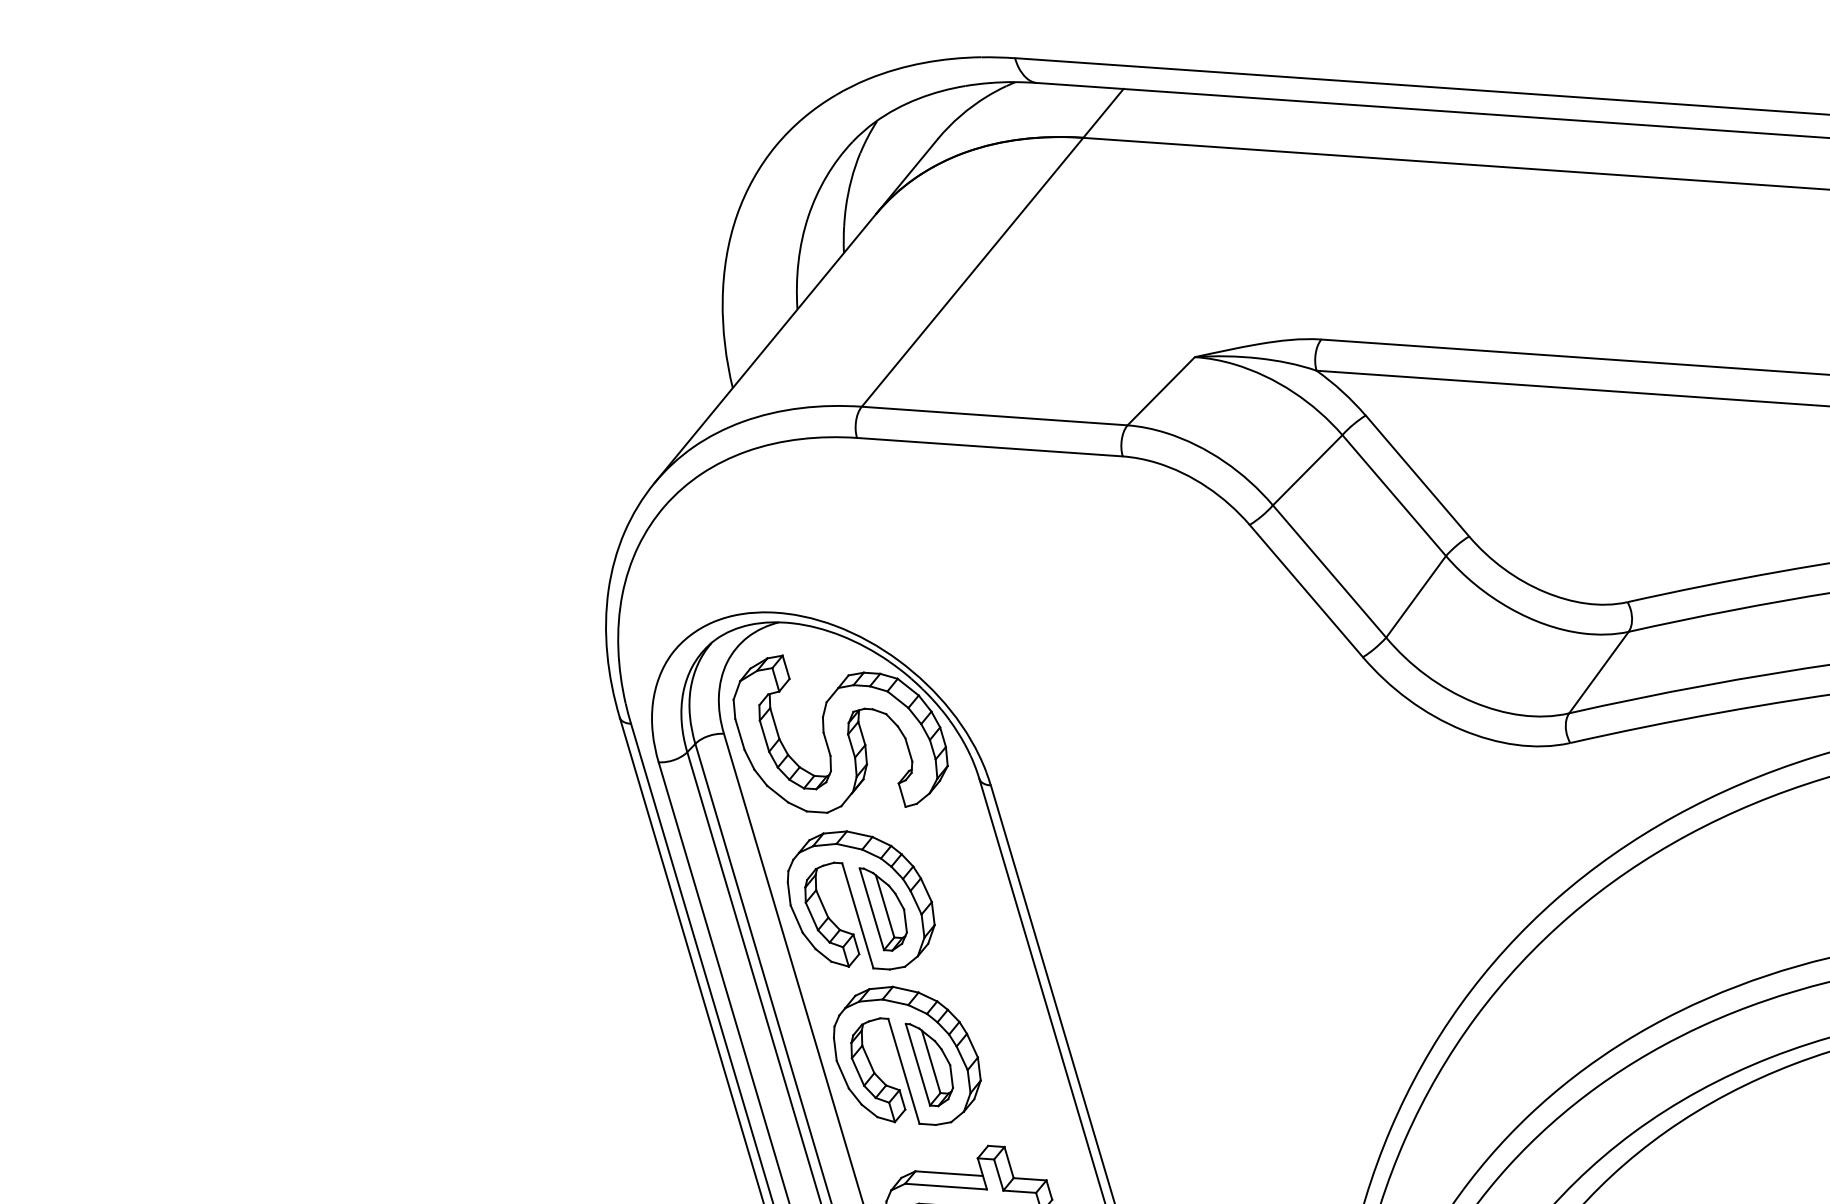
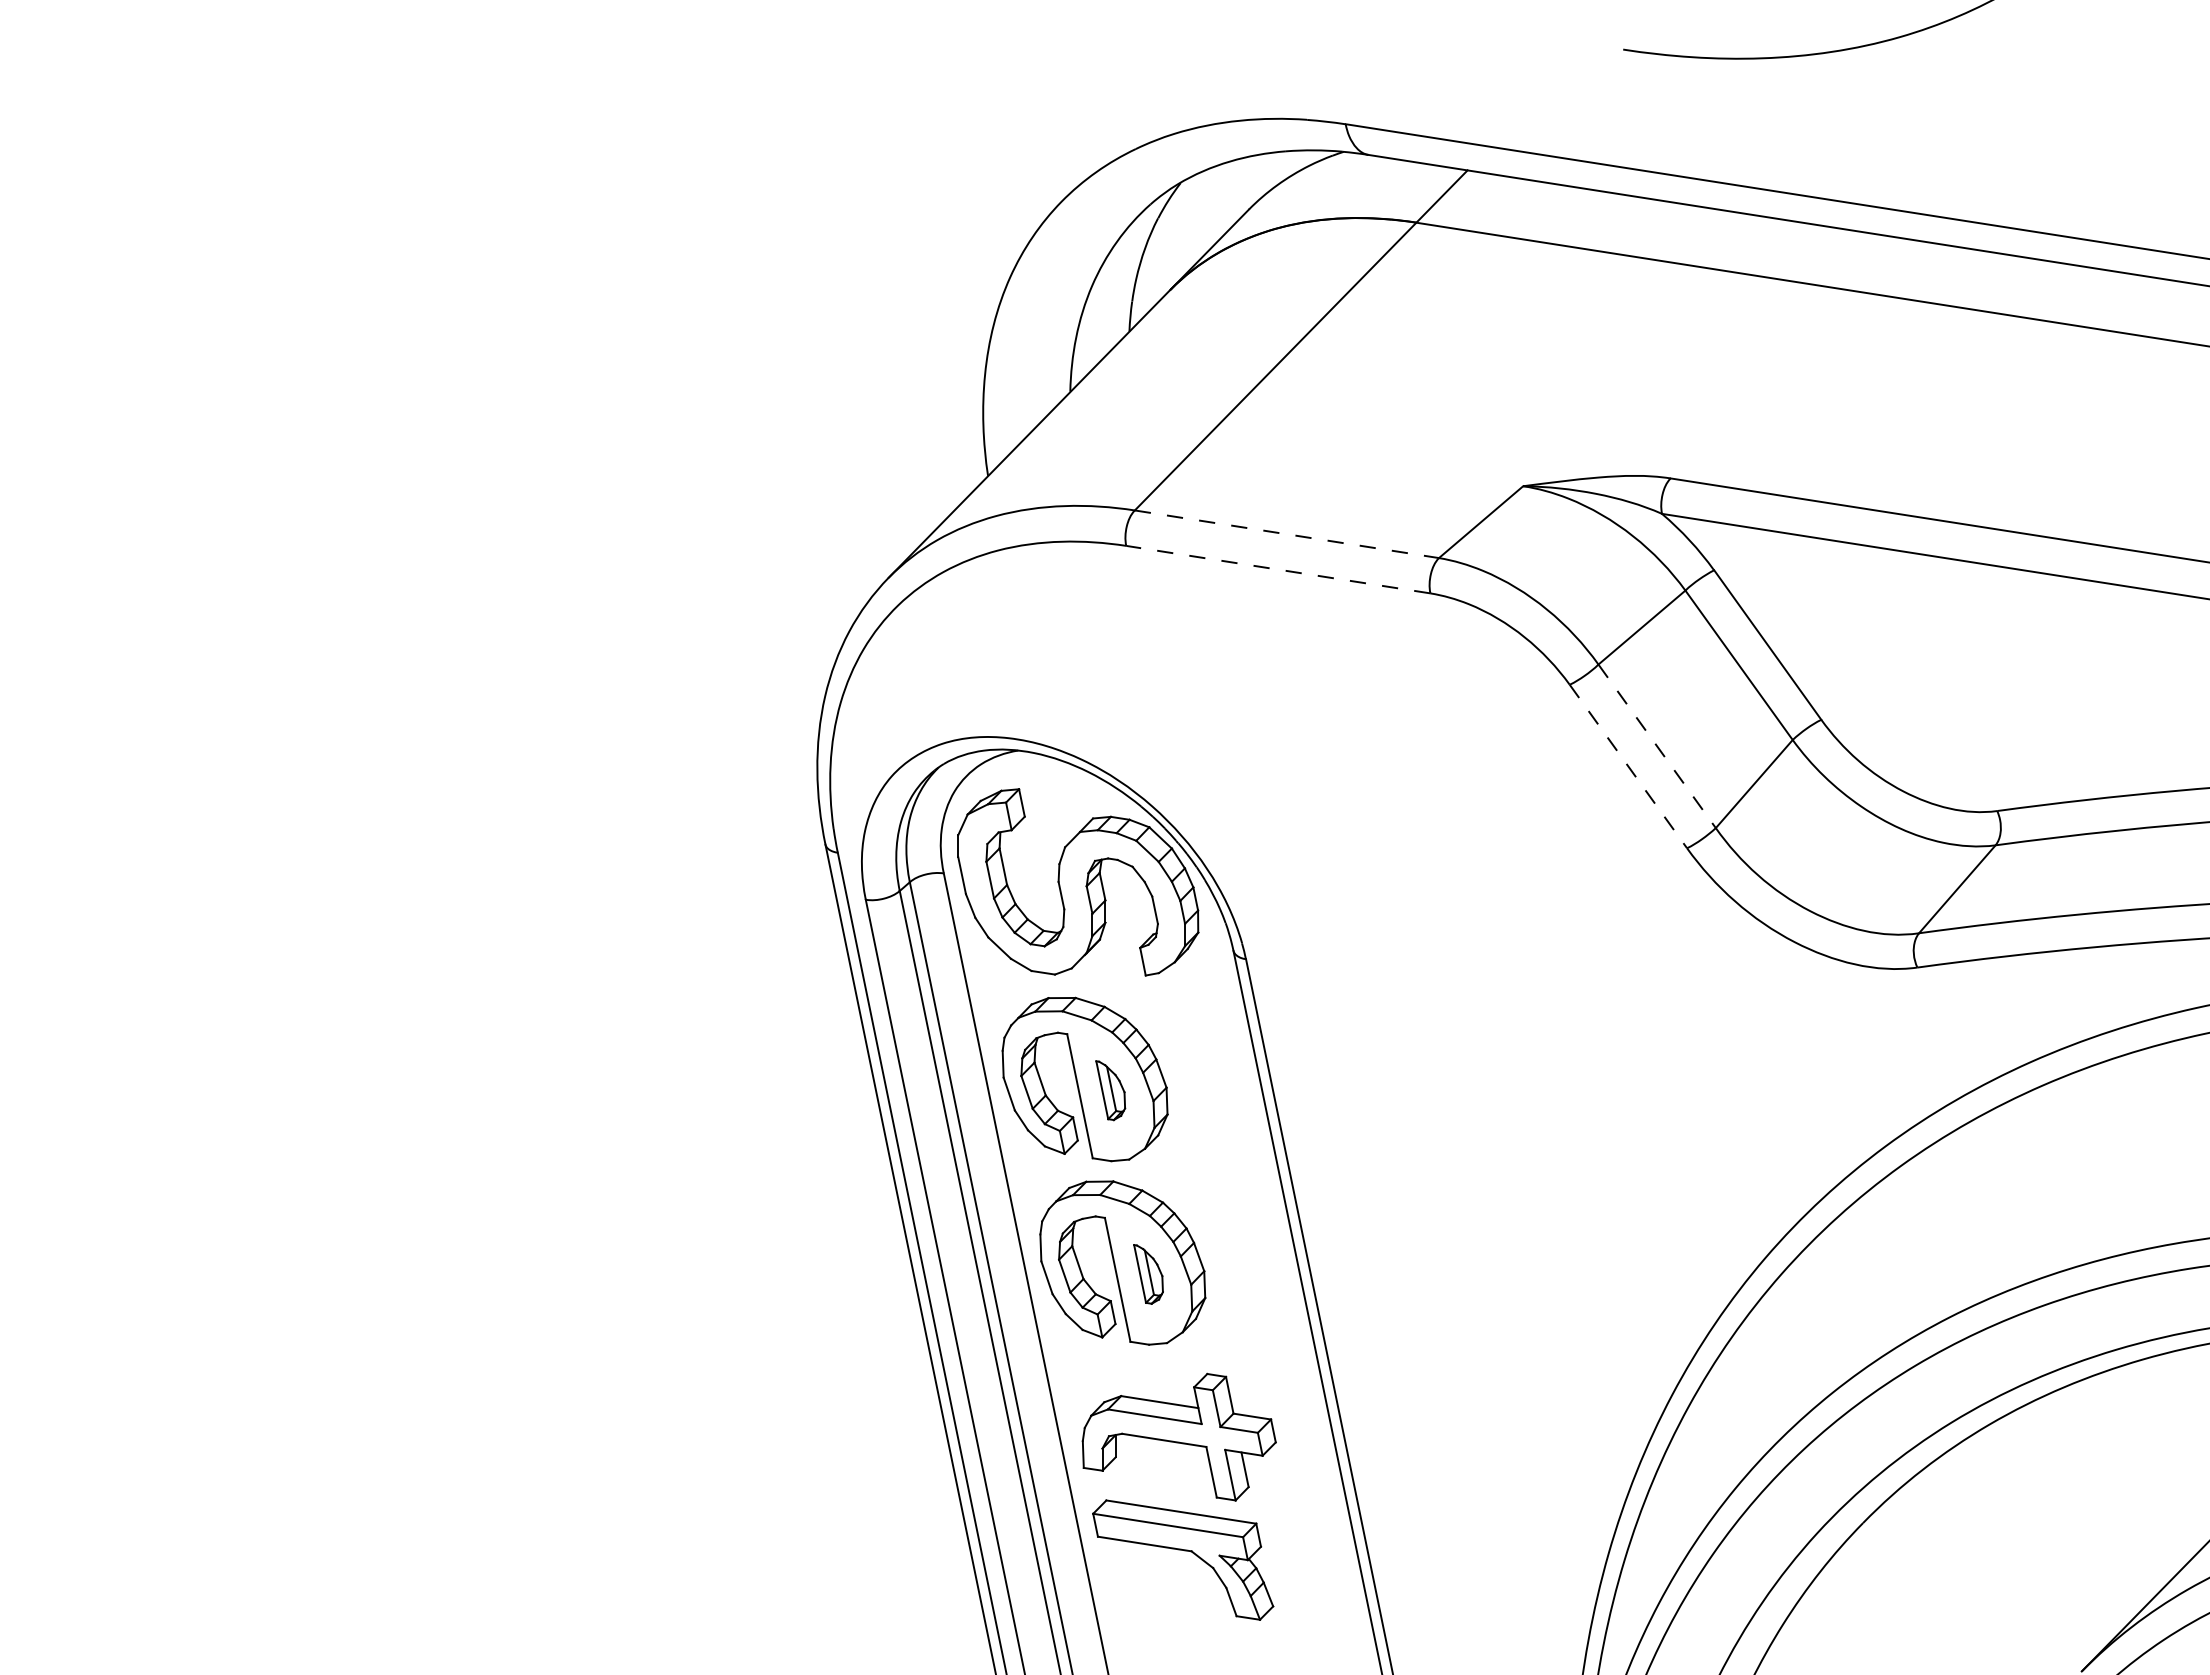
line: (994, 416) -> (1286, 534), solid -> dashed
line: (990, 447) -> (1278, 569), solid -> dashed
line: (1329, 571) -> (1657, 746), solid -> dashed
line: (1306, 591) -> (1628, 766), solid -> dashed
part: (883, 908) -> (1110, 1090), size x0.6
part: (930, 1064) -> (1148, 1274), size x0.6

